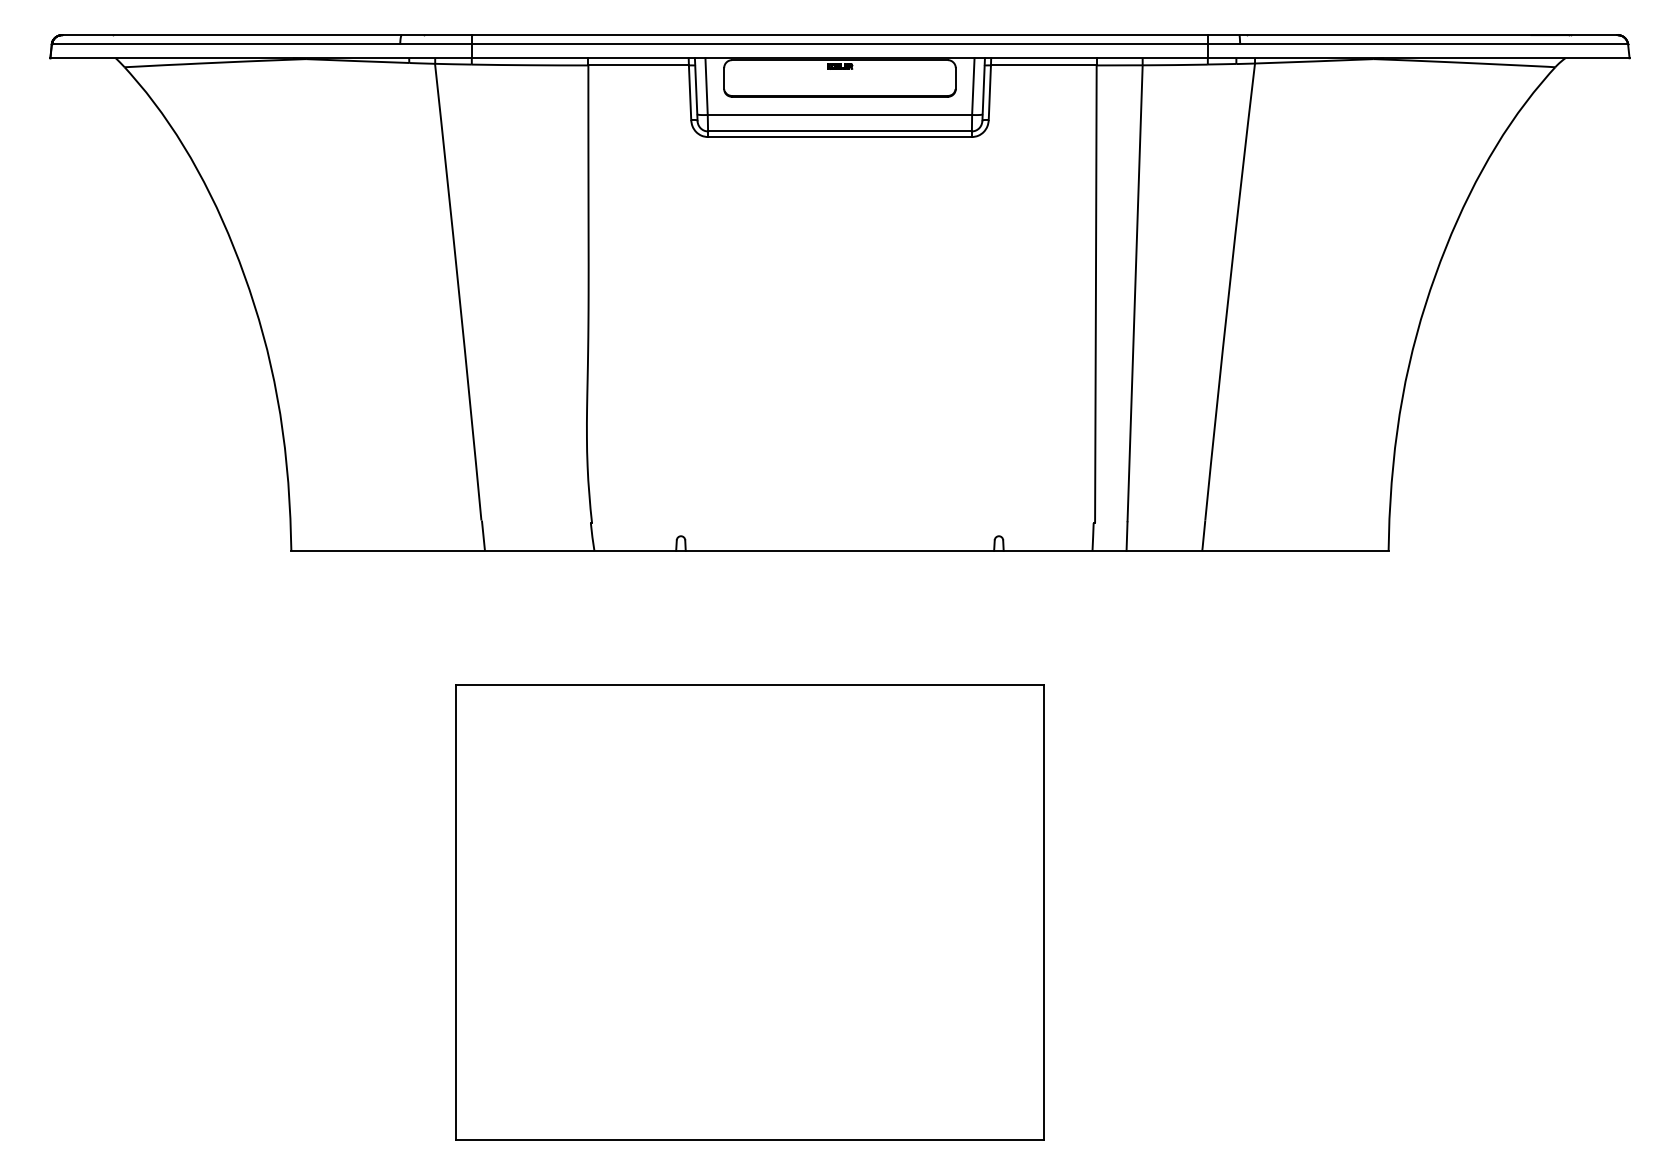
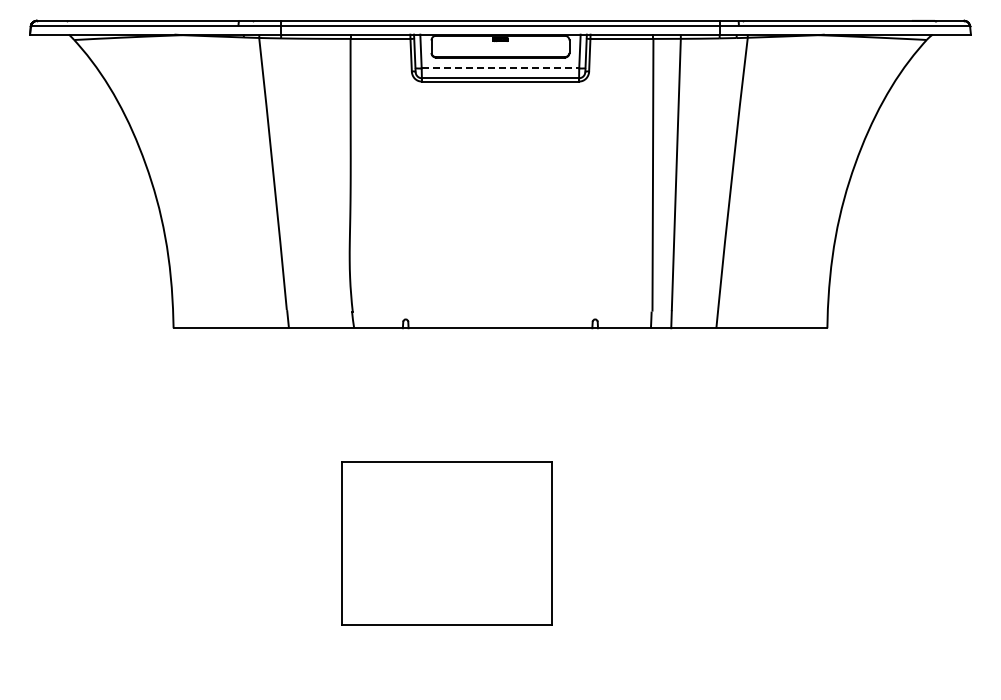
line: (840, 115) -> (500, 68), solid -> dashed
part: (749, 912) -> (446, 543), size x0.6

